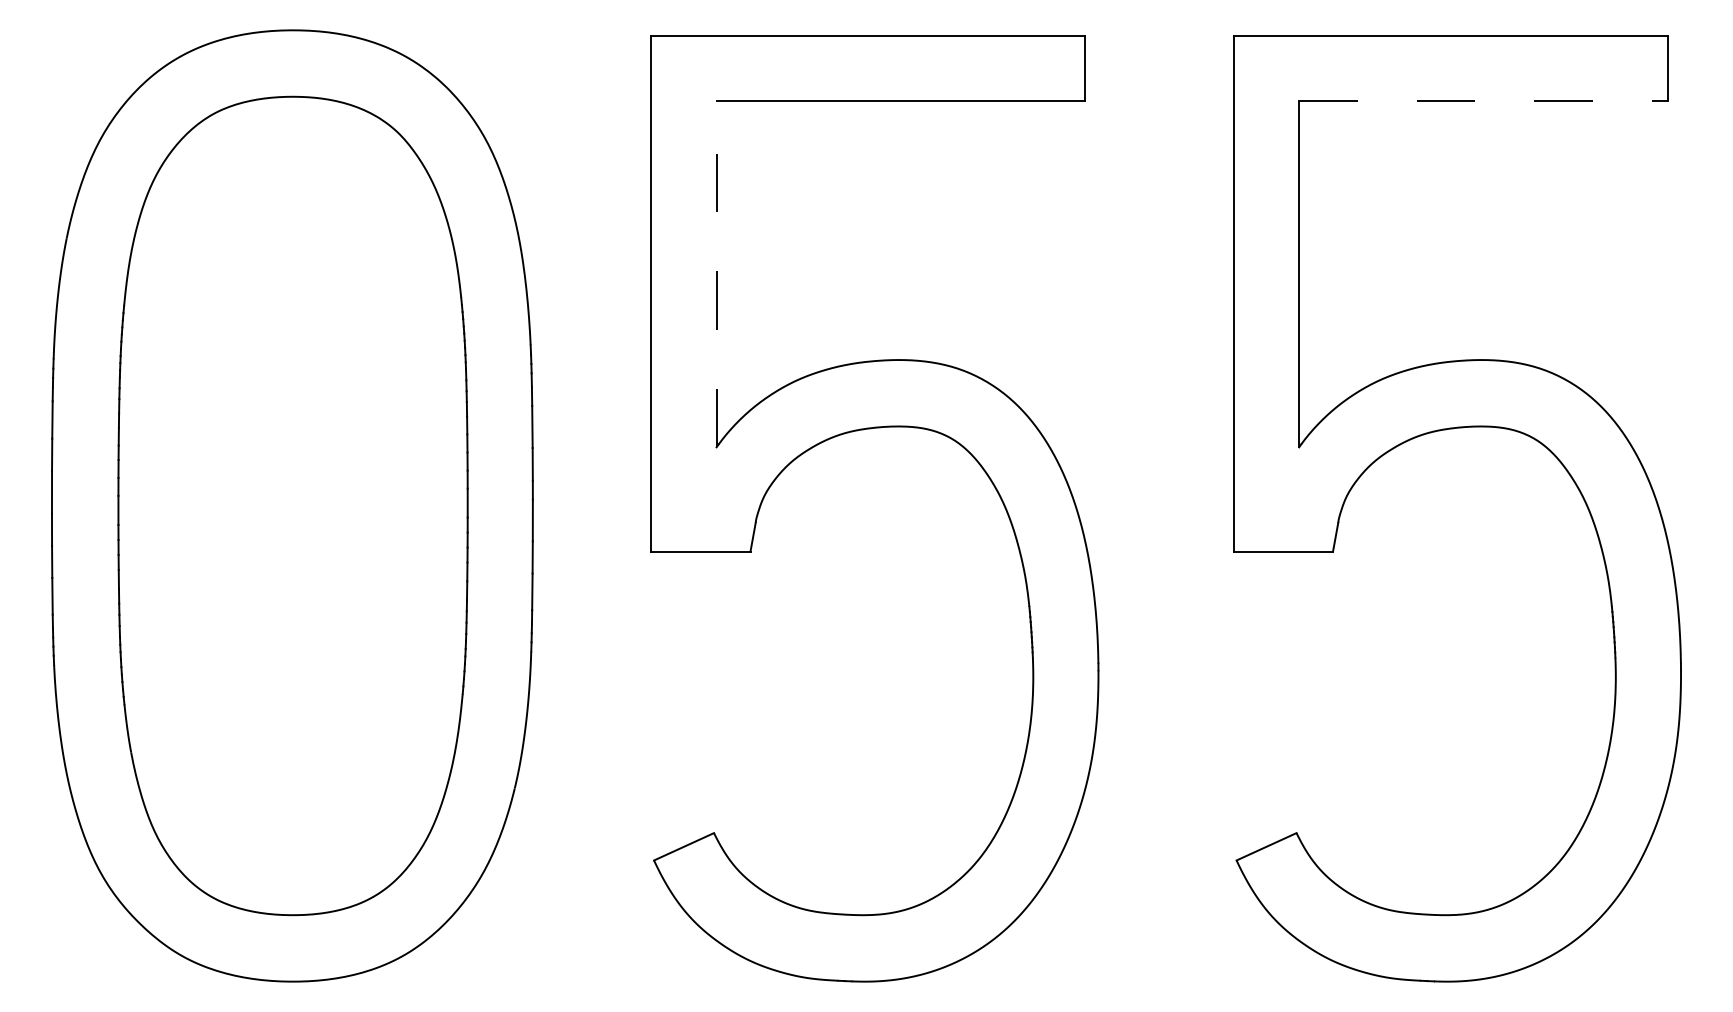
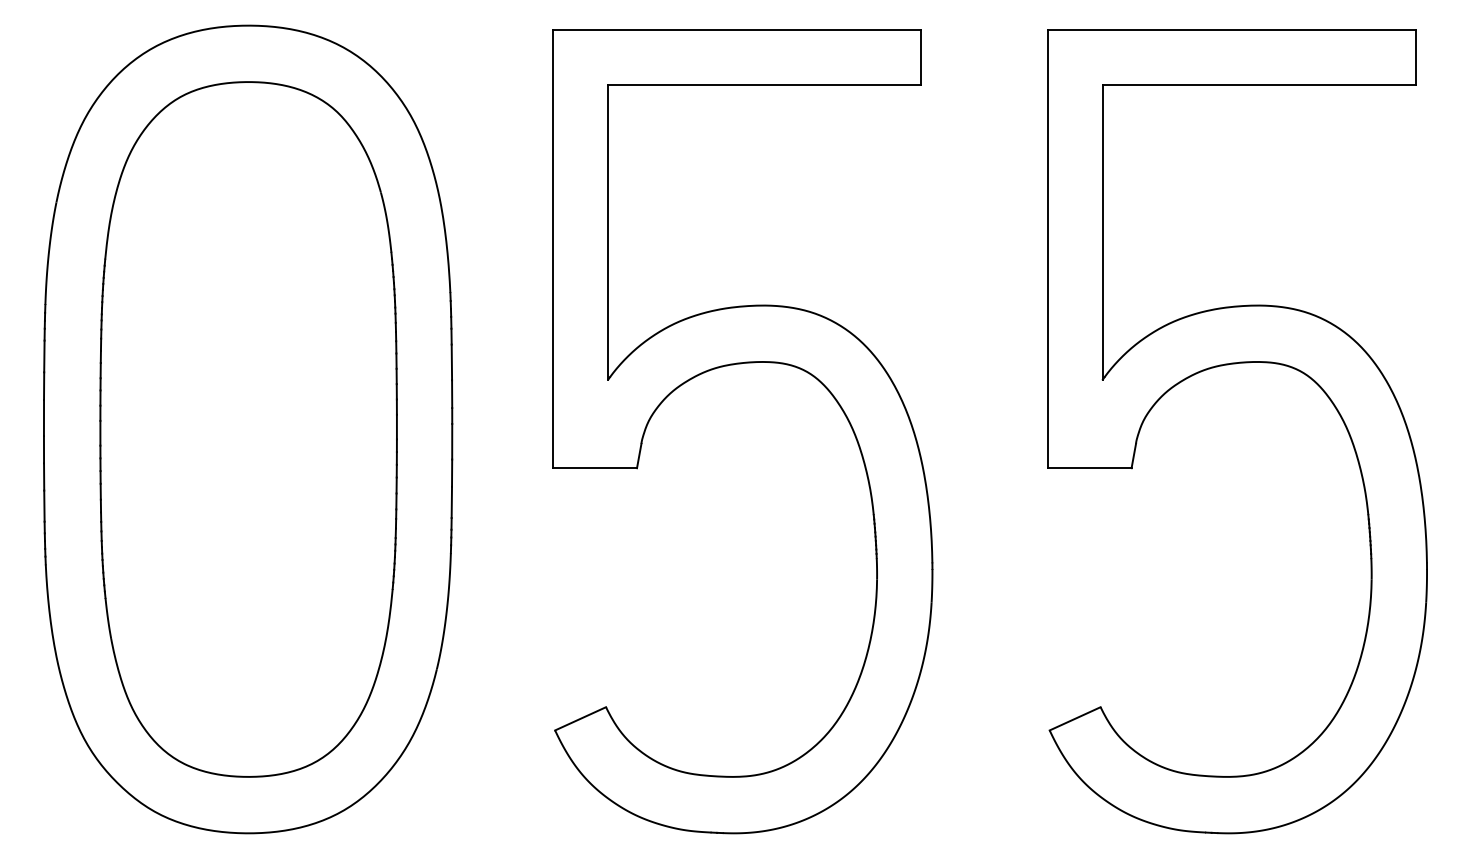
line: (1484, 100) -> (1260, 85), dashed -> solid
line: (716, 273) -> (608, 232), dashed -> solid

